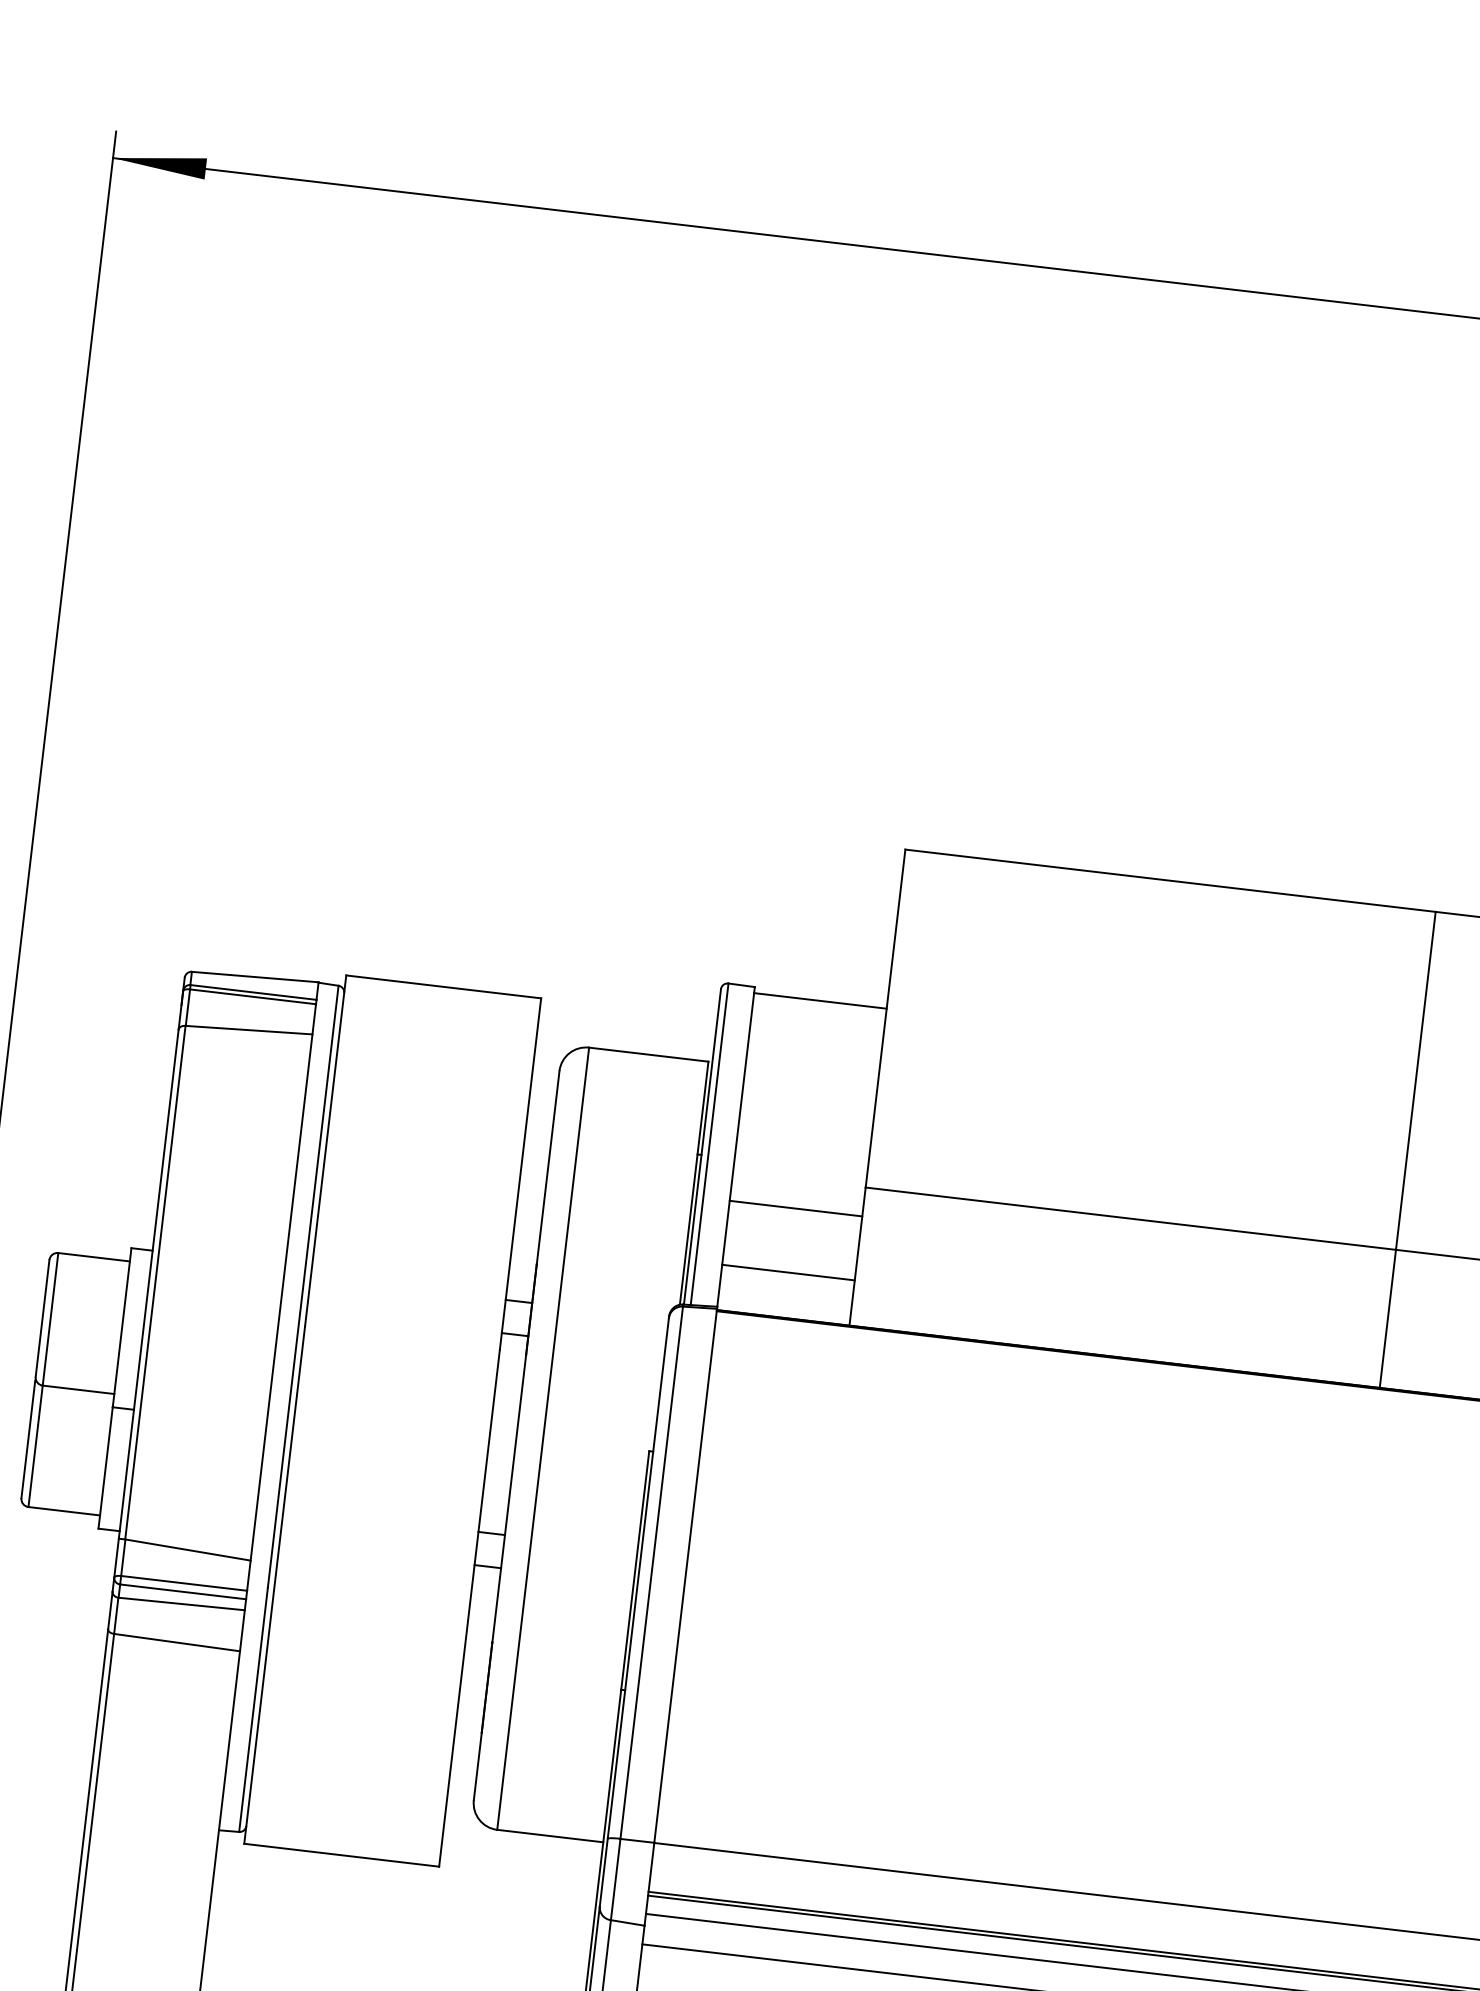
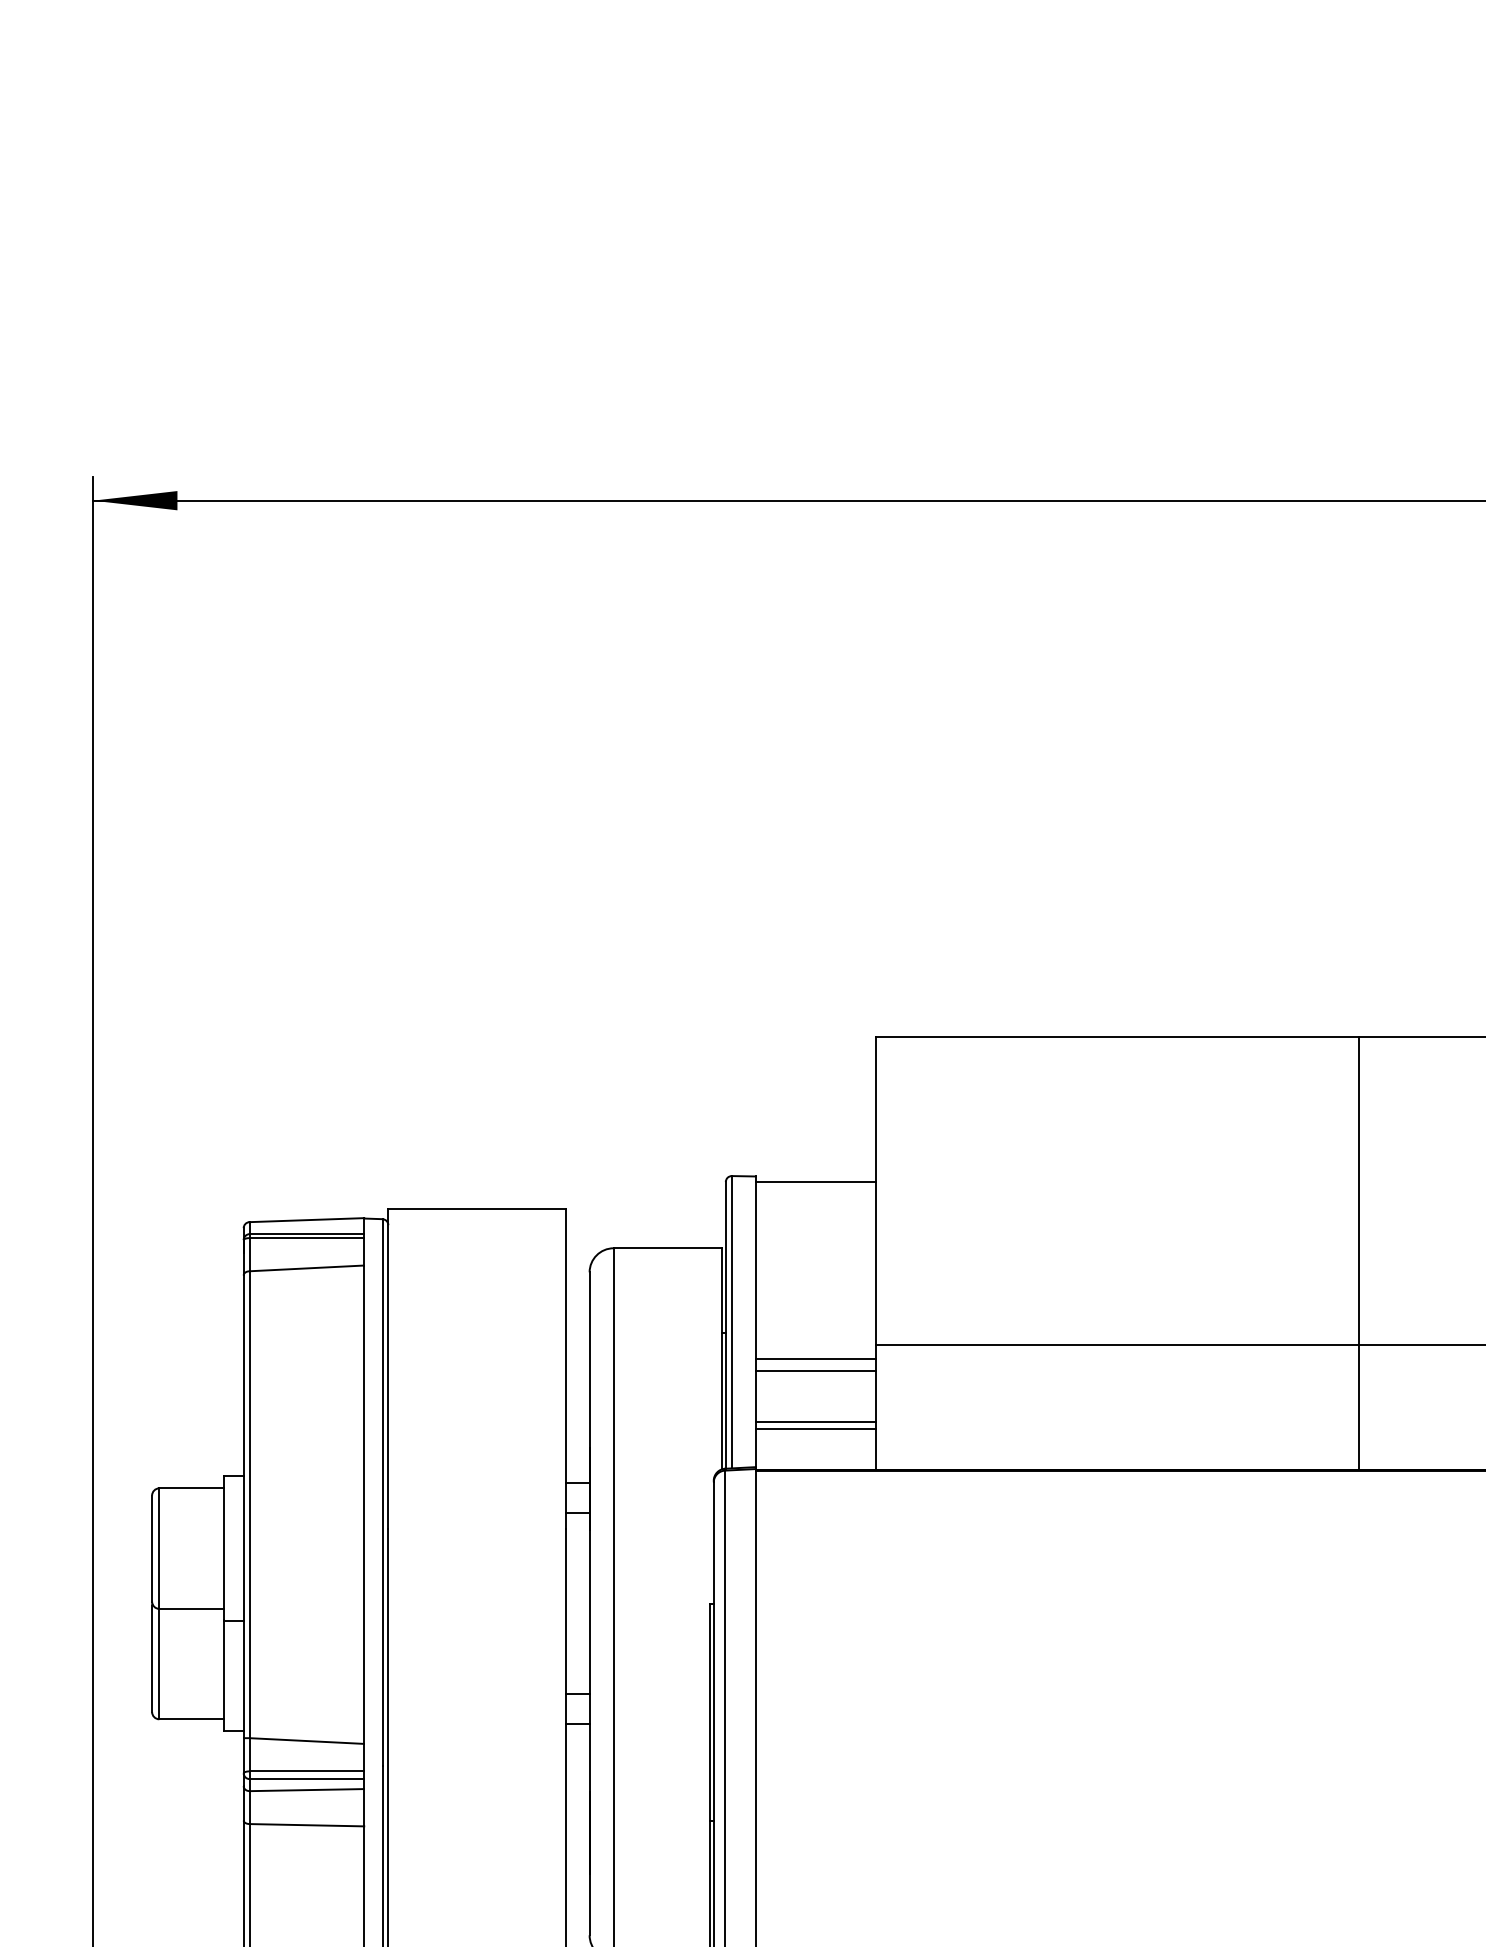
line: (796, 1194) -> (815, 1358), added
line: (788, 1264) -> (815, 1421), added

